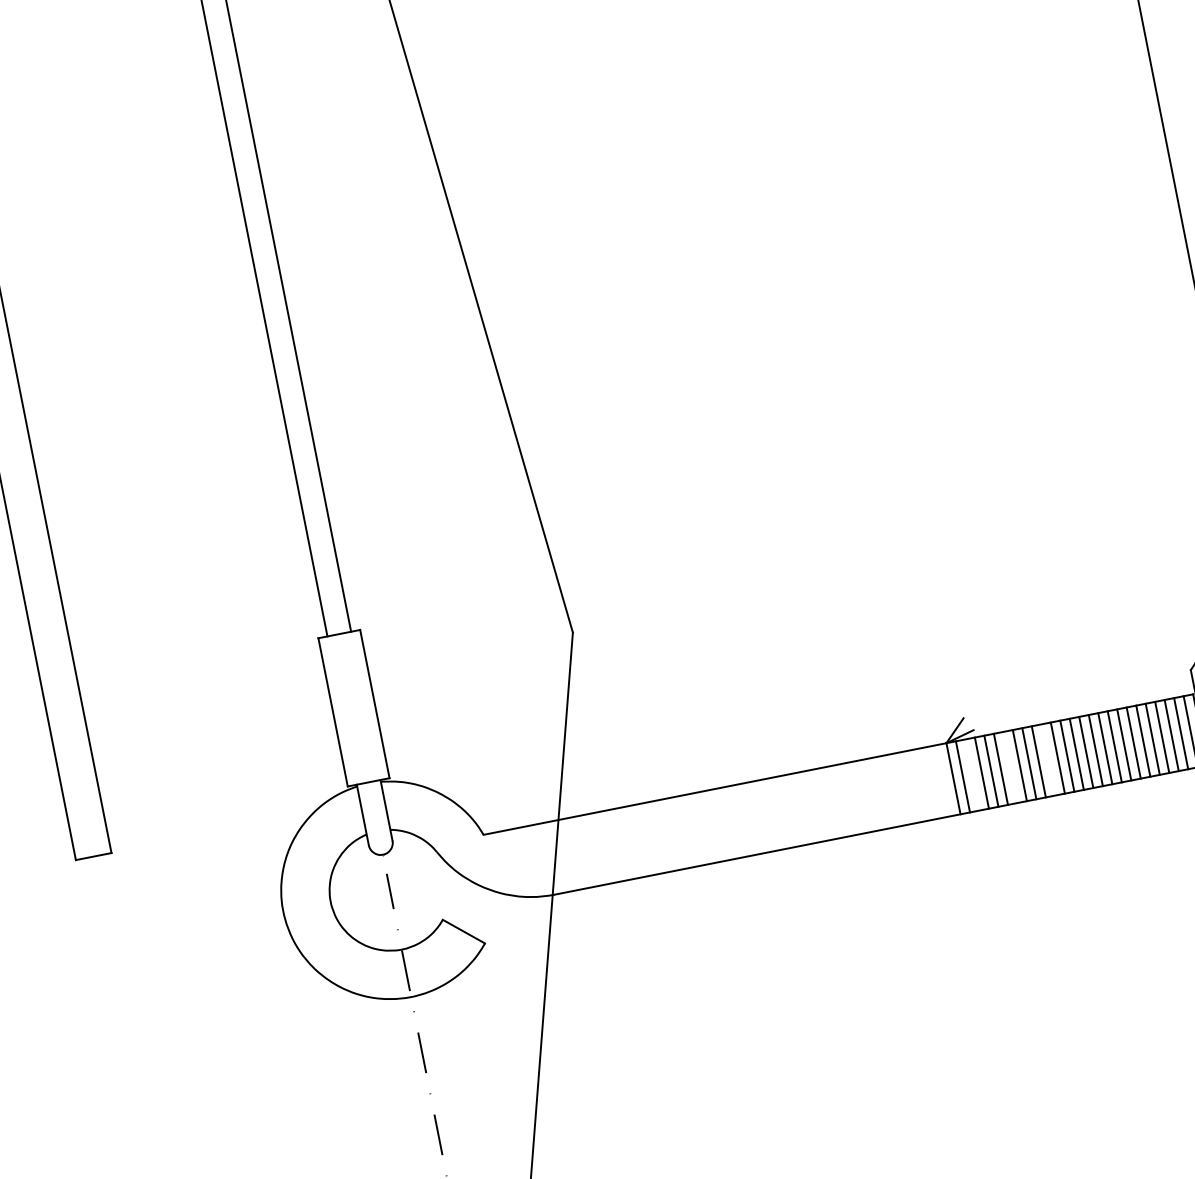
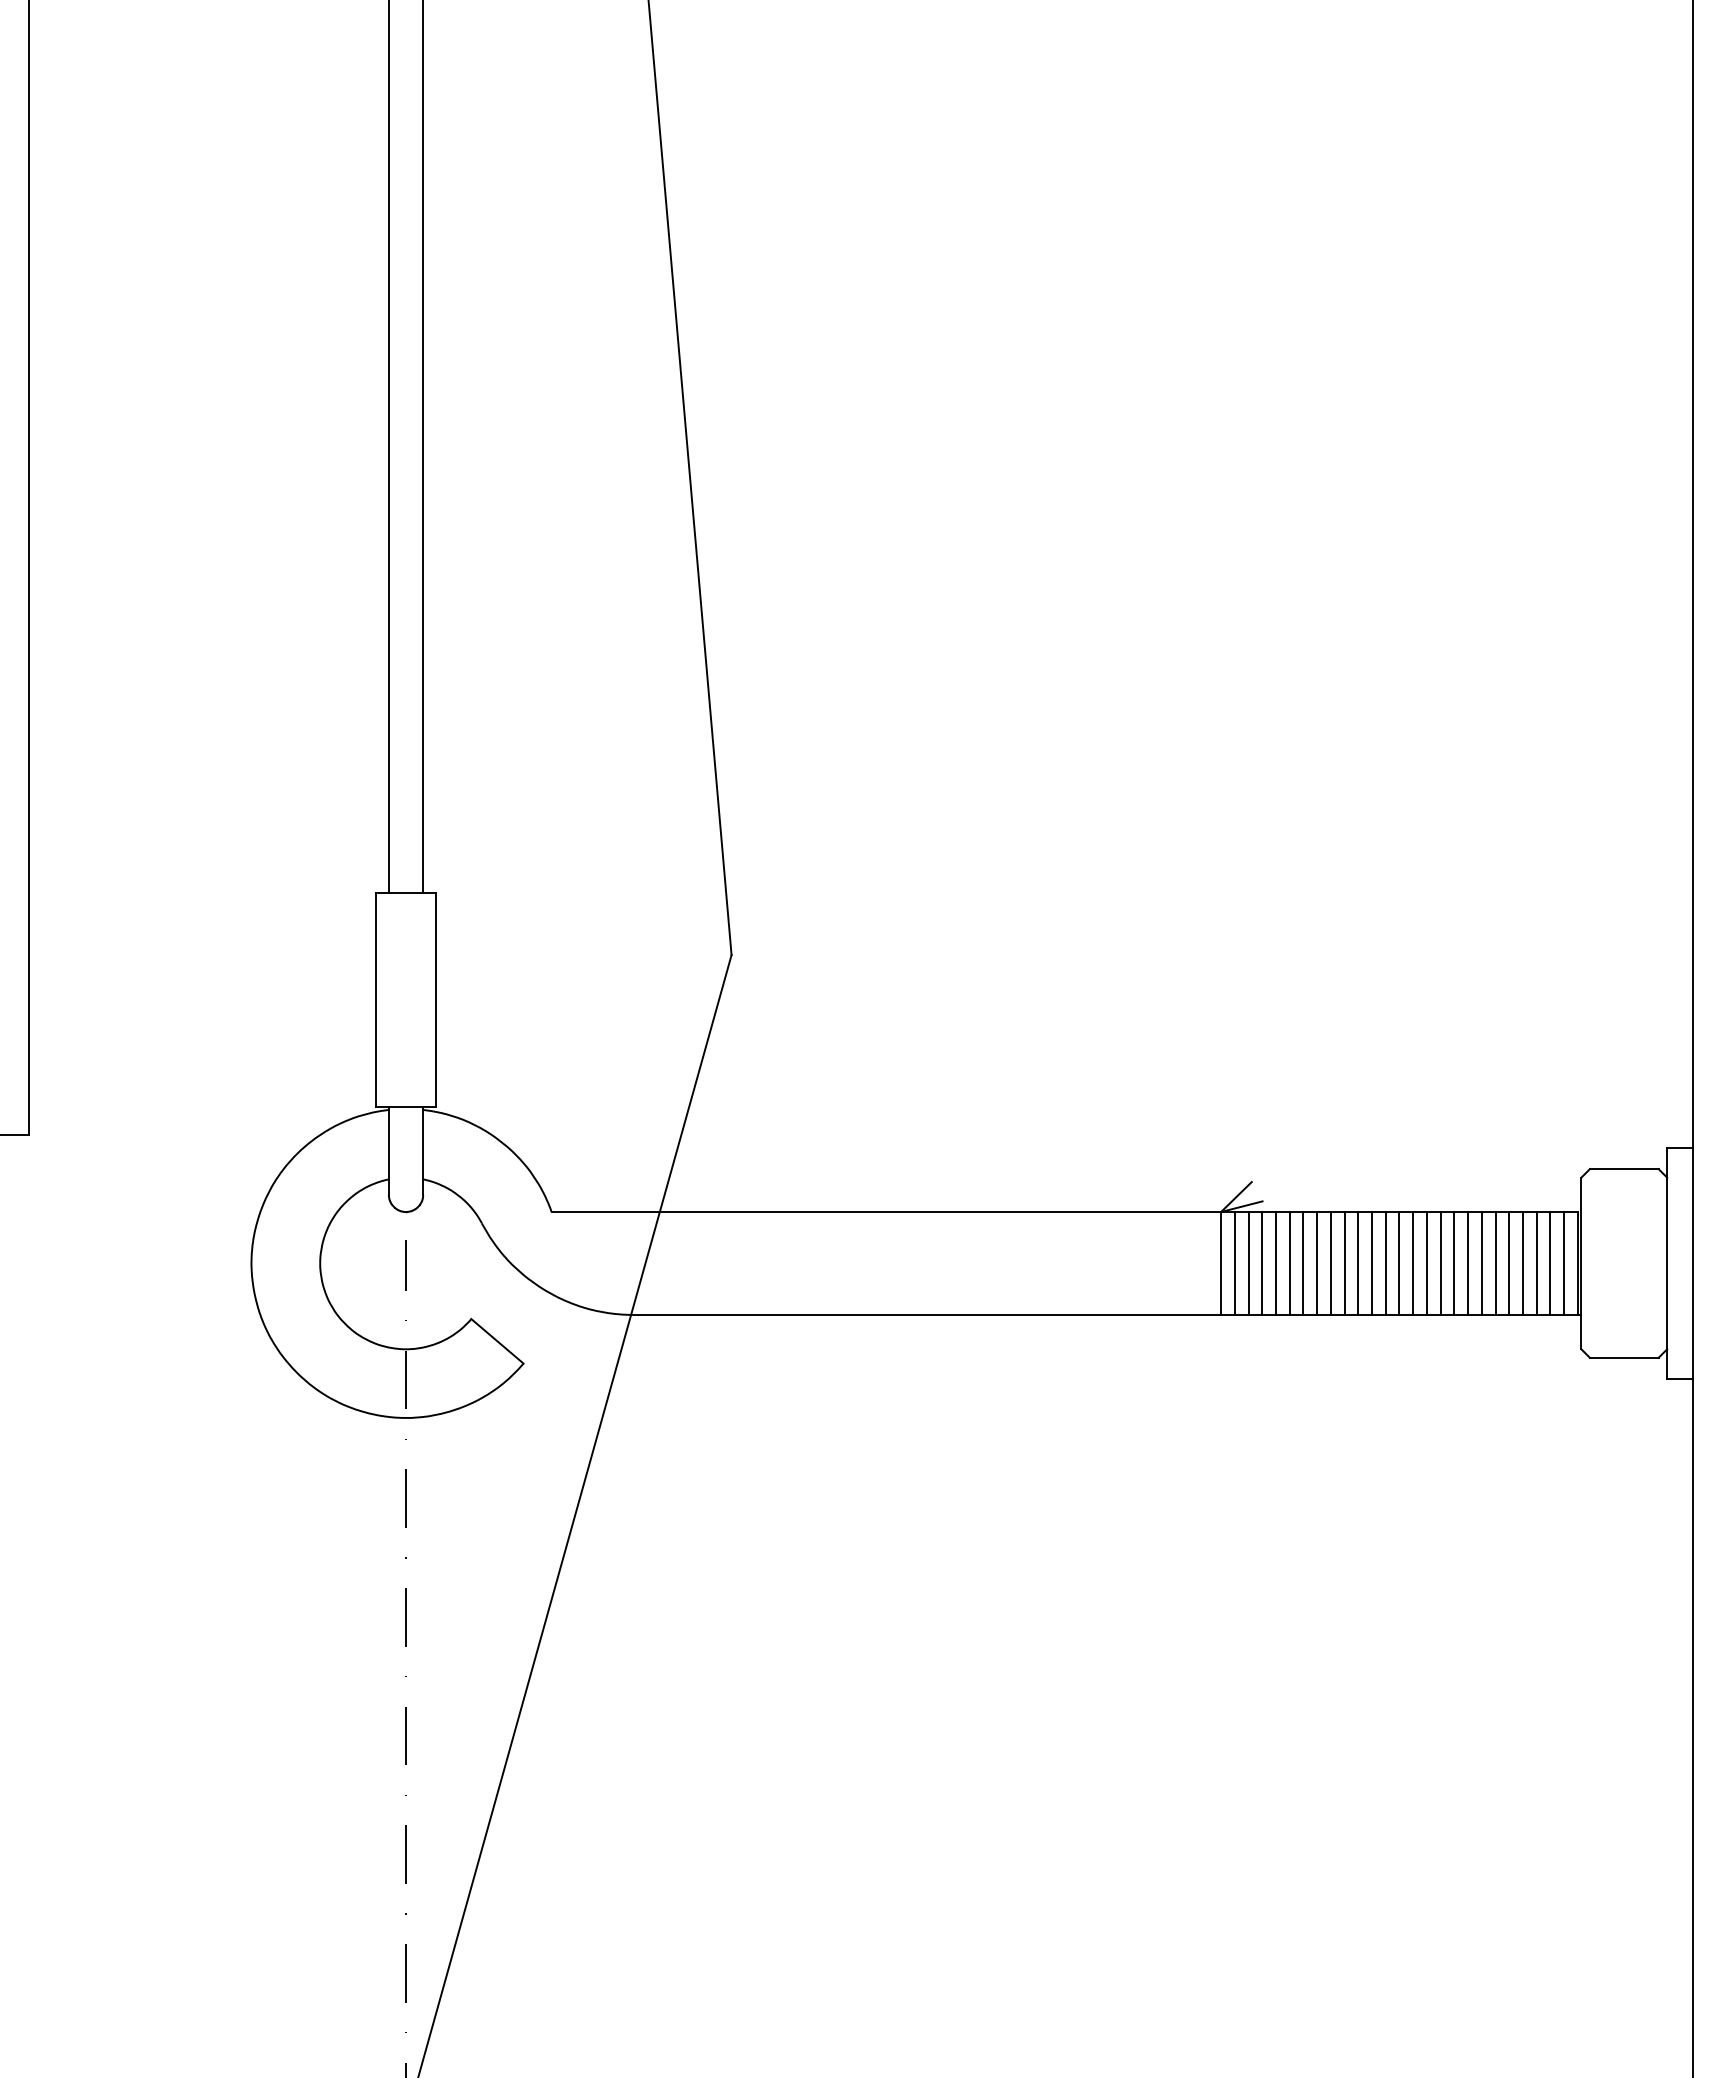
line: (1048, 759) -> (1358, 1263), added
line: (1010, 767) -> (1303, 1263), added
line: (972, 775) -> (1248, 1263), added

